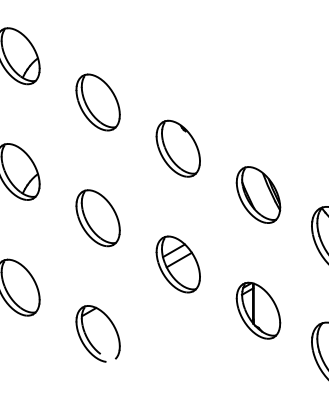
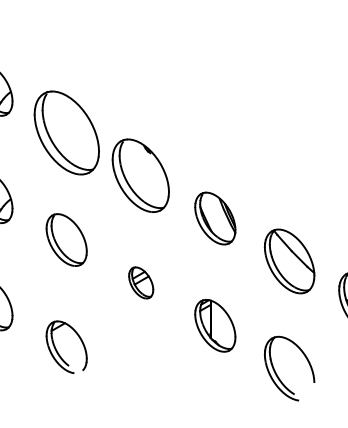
part: (97, 102) -> (66, 132), size x1.6
part: (178, 148) -> (141, 175), size x1.4
part: (178, 264) -> (141, 282), size x0.6

